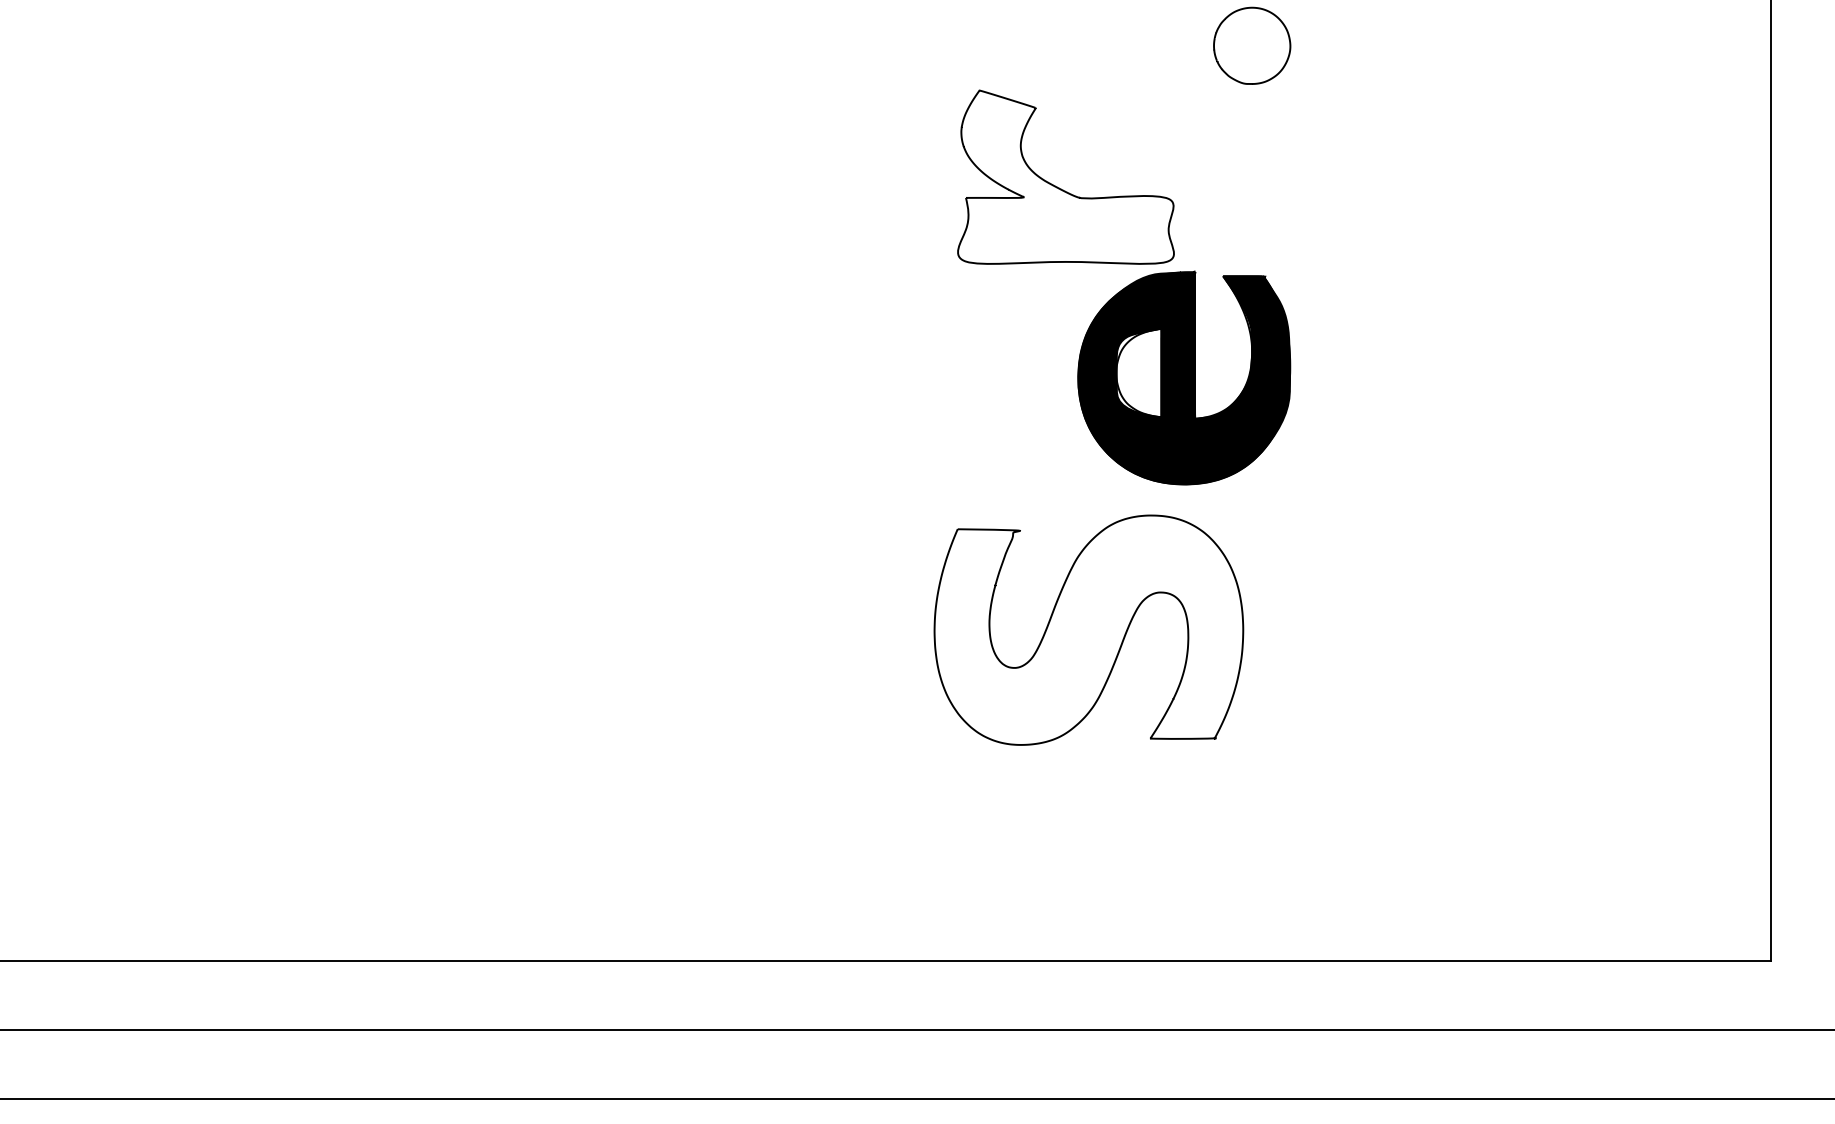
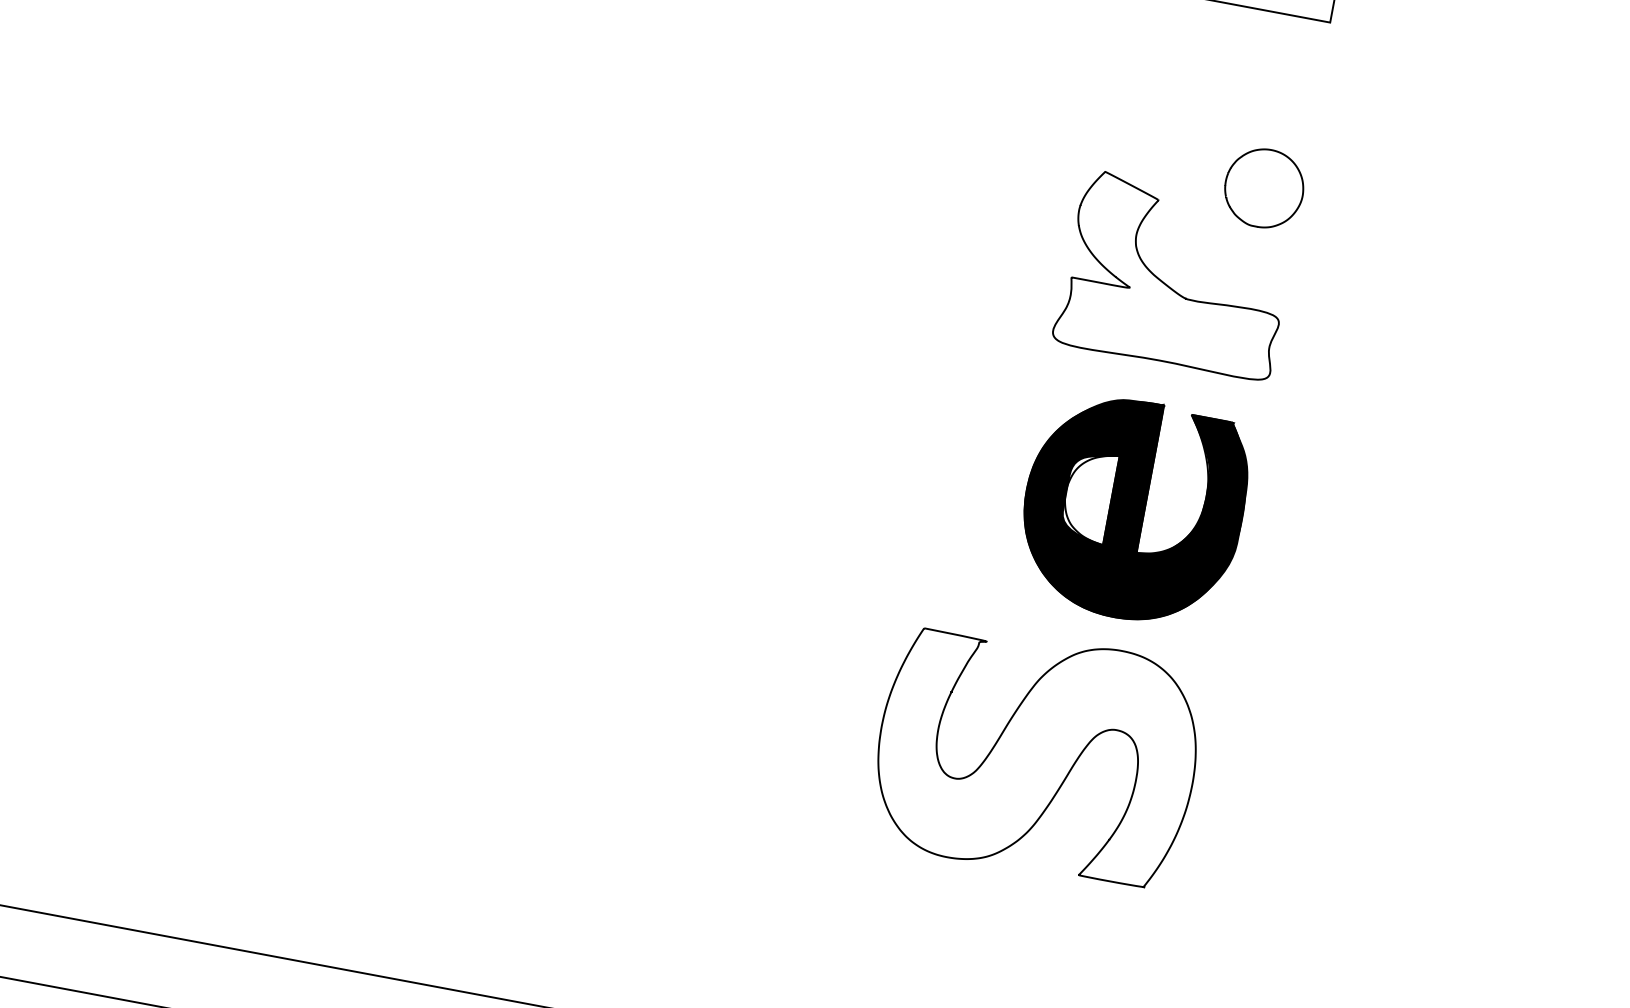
part: (1059, 187) -> (1167, 284), moved
part: (1088, 629) -> (1036, 753), moved

